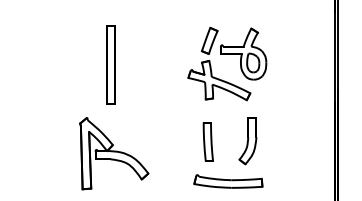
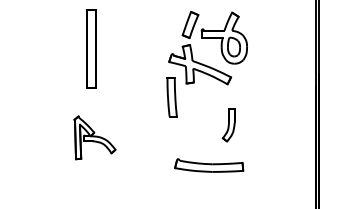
part: (247, 141) -> (228, 125), size x0.7
part: (207, 142) -> (171, 97), moved
part: (113, 153) -> (94, 137), size x0.6

